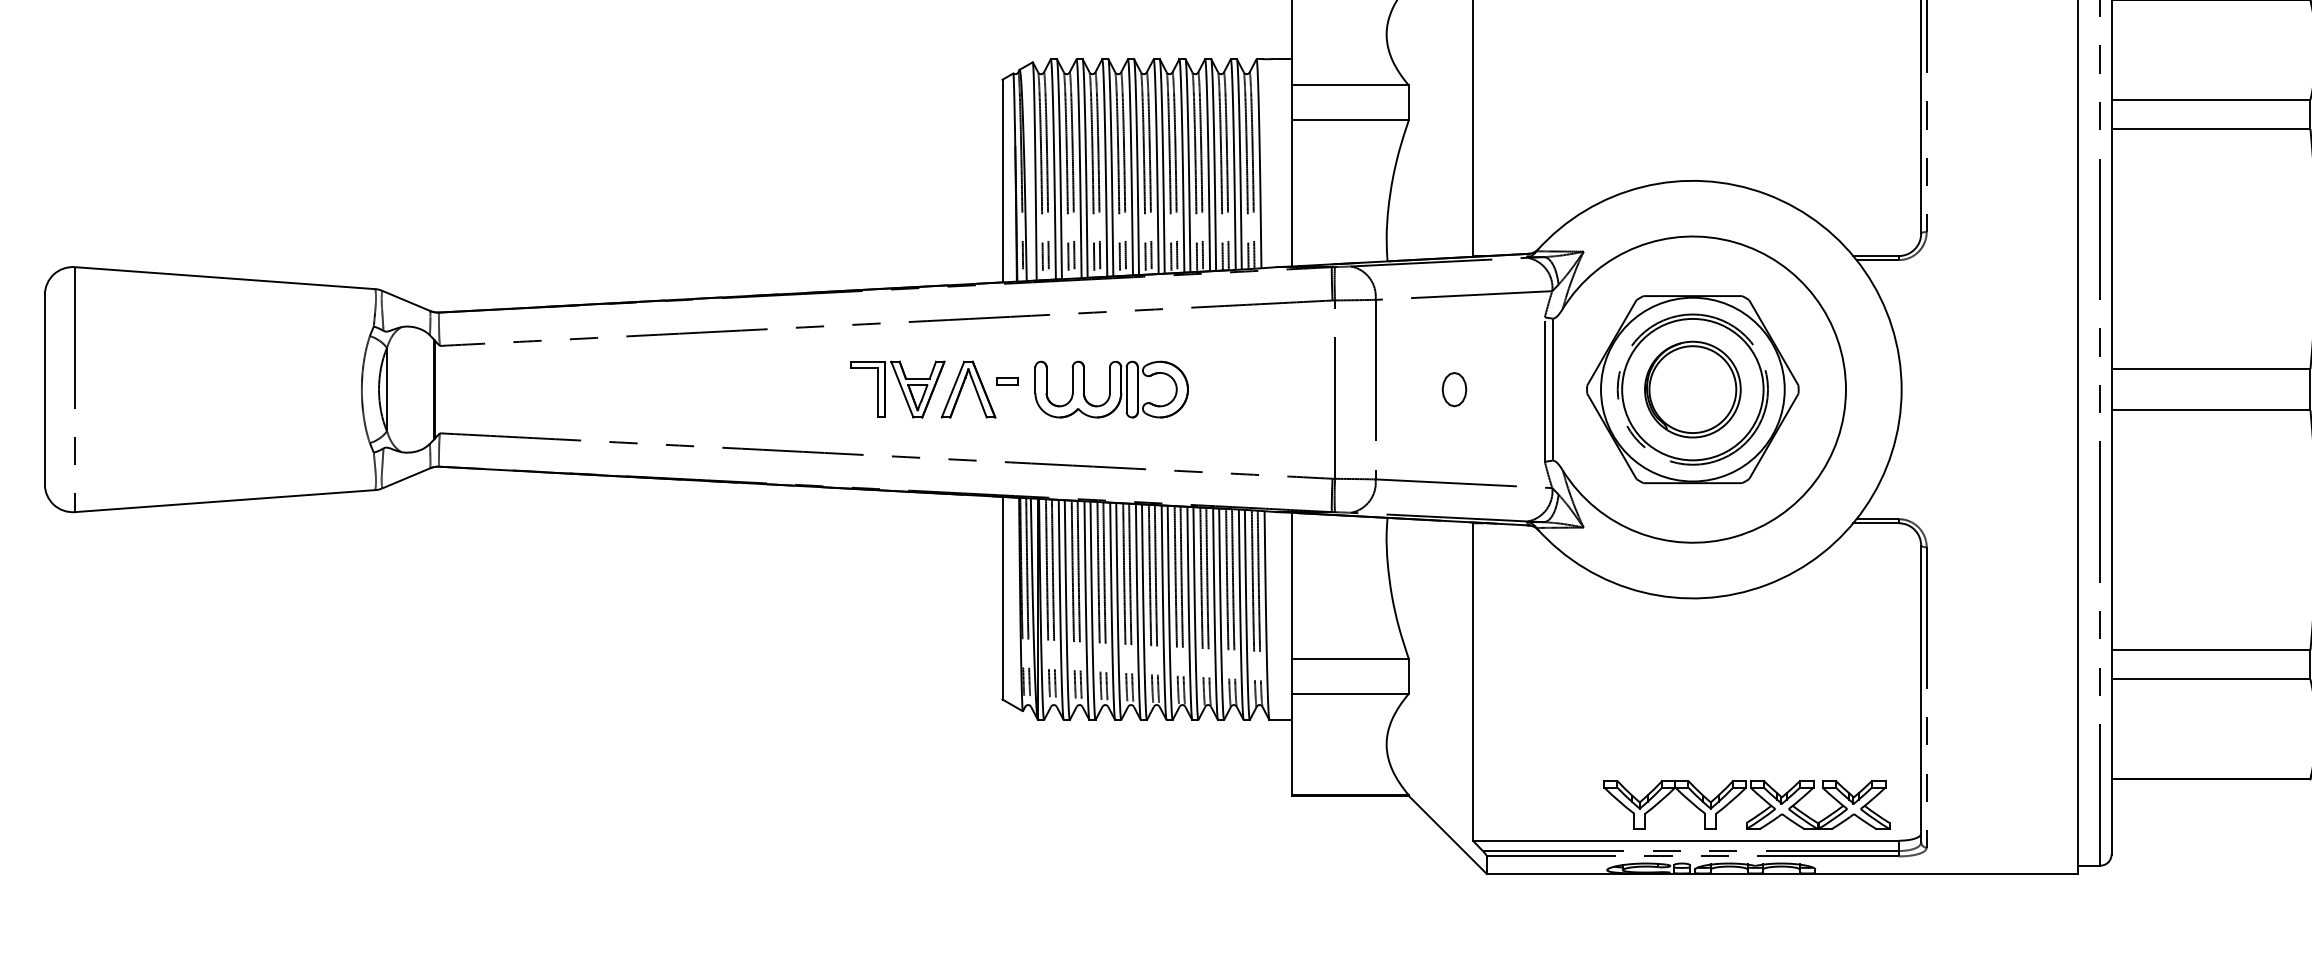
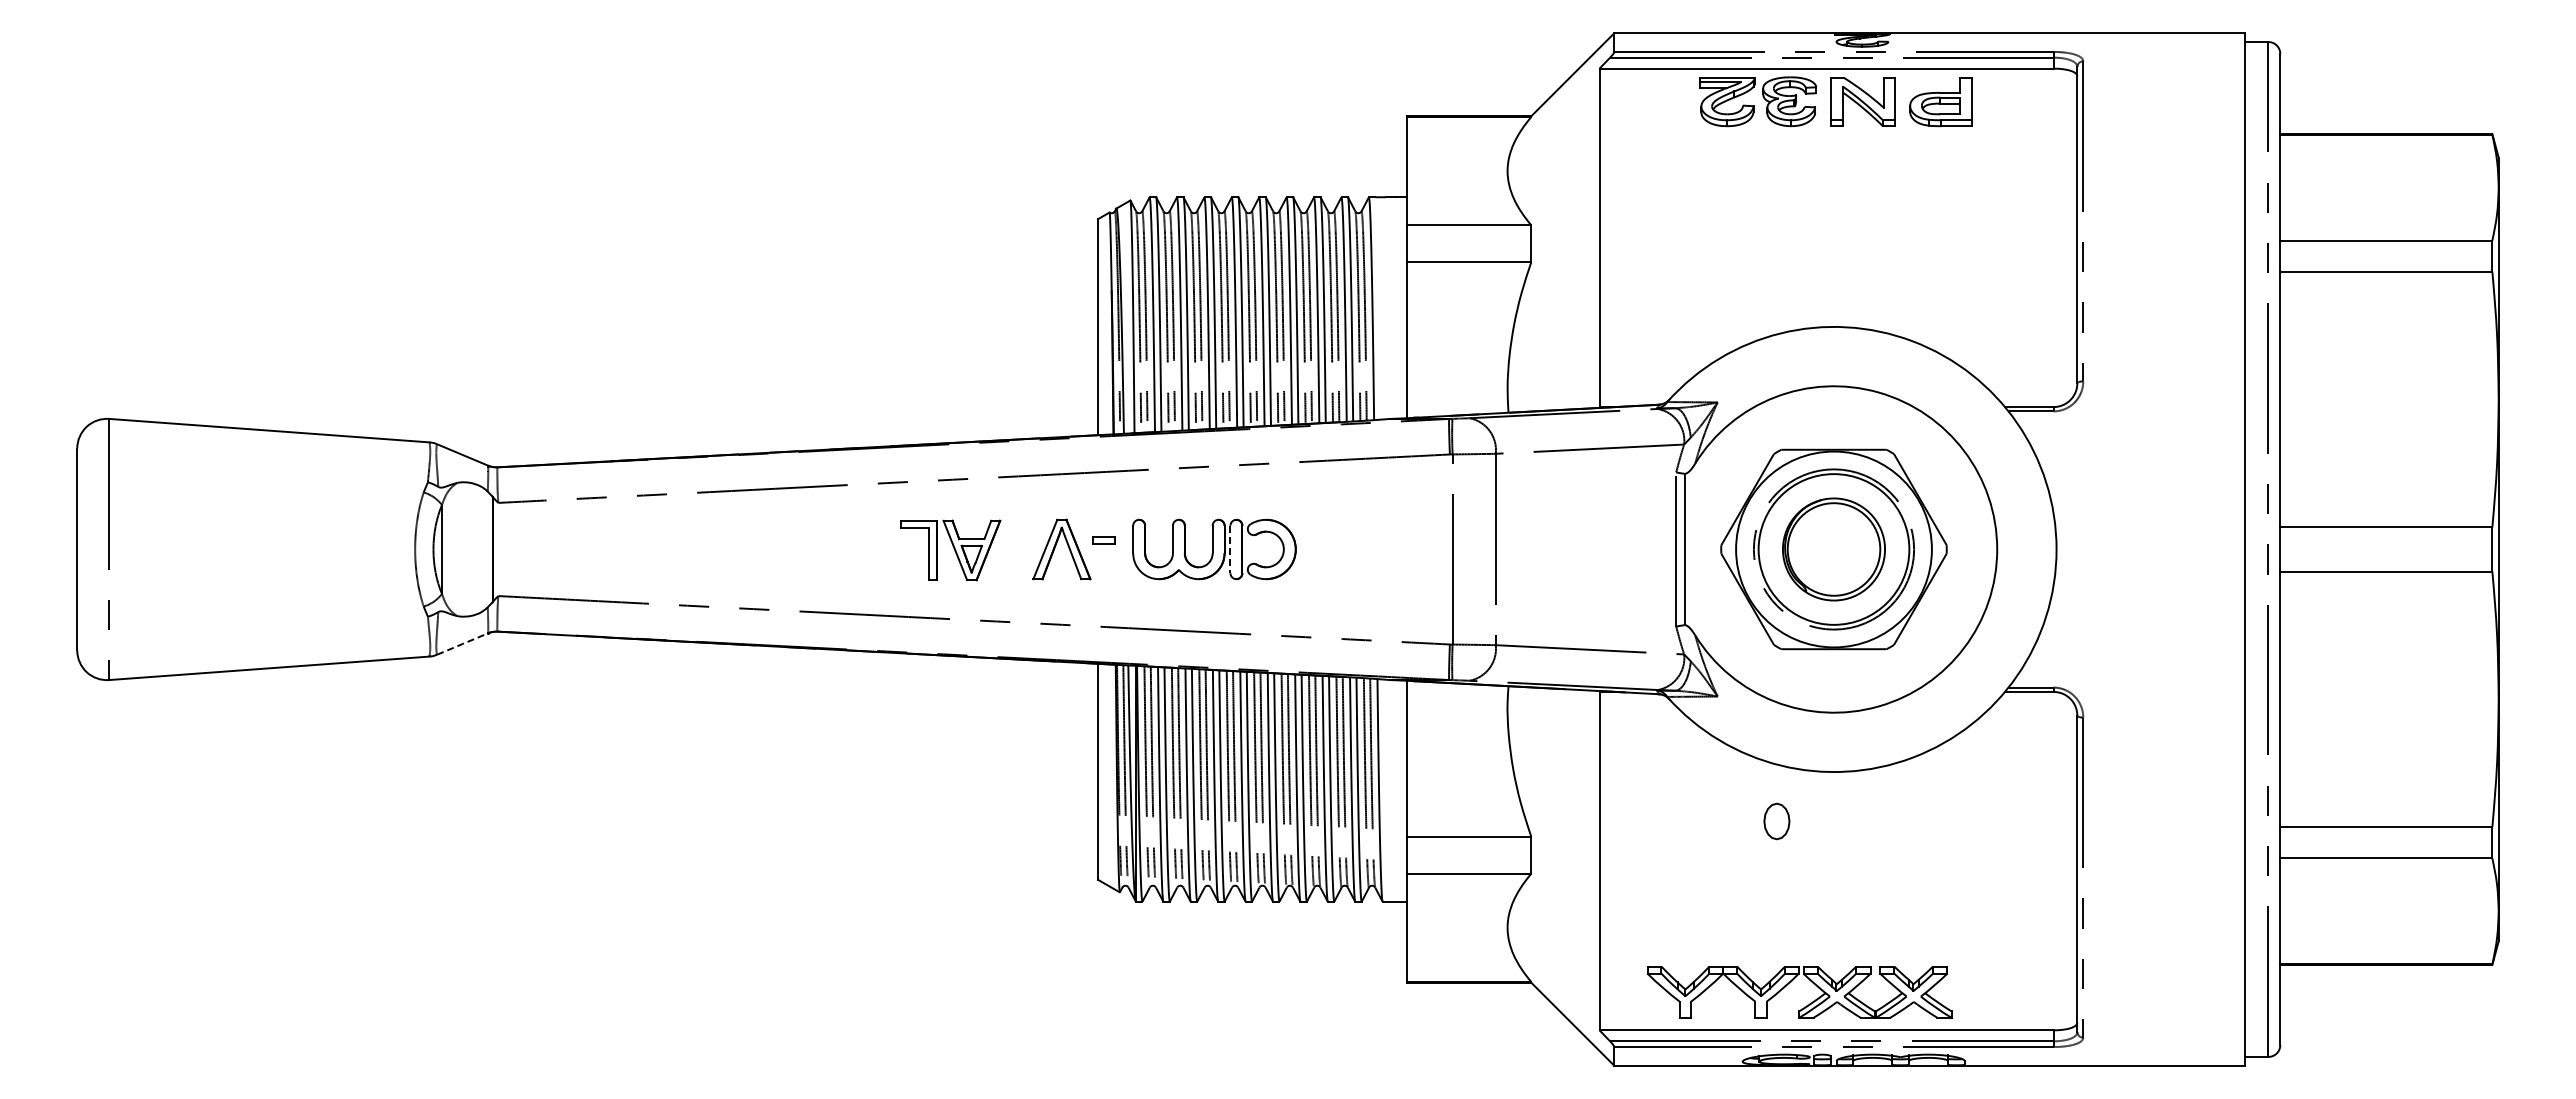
part: (897, 389) -> (950, 550), moved
line: (1126, 389) -> (1230, 549), solid -> dashed
part: (1454, 389) -> (1776, 821), moved
line: (406, 478) -> (462, 644), solid -> dashed
part: (1739, 795) -> (1791, 982), moved

